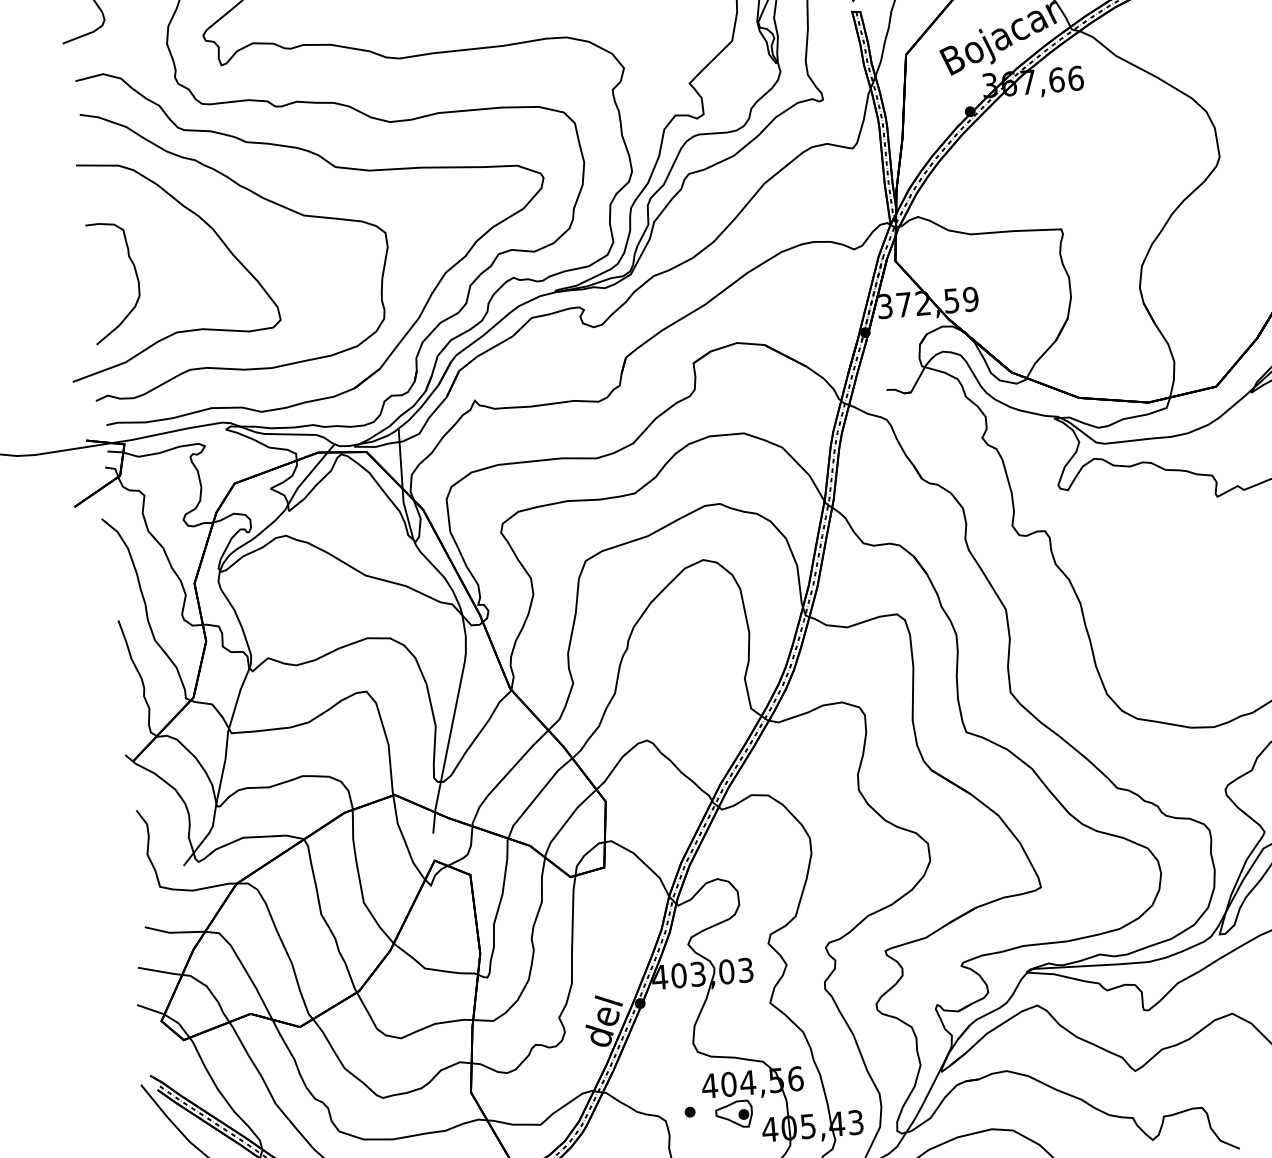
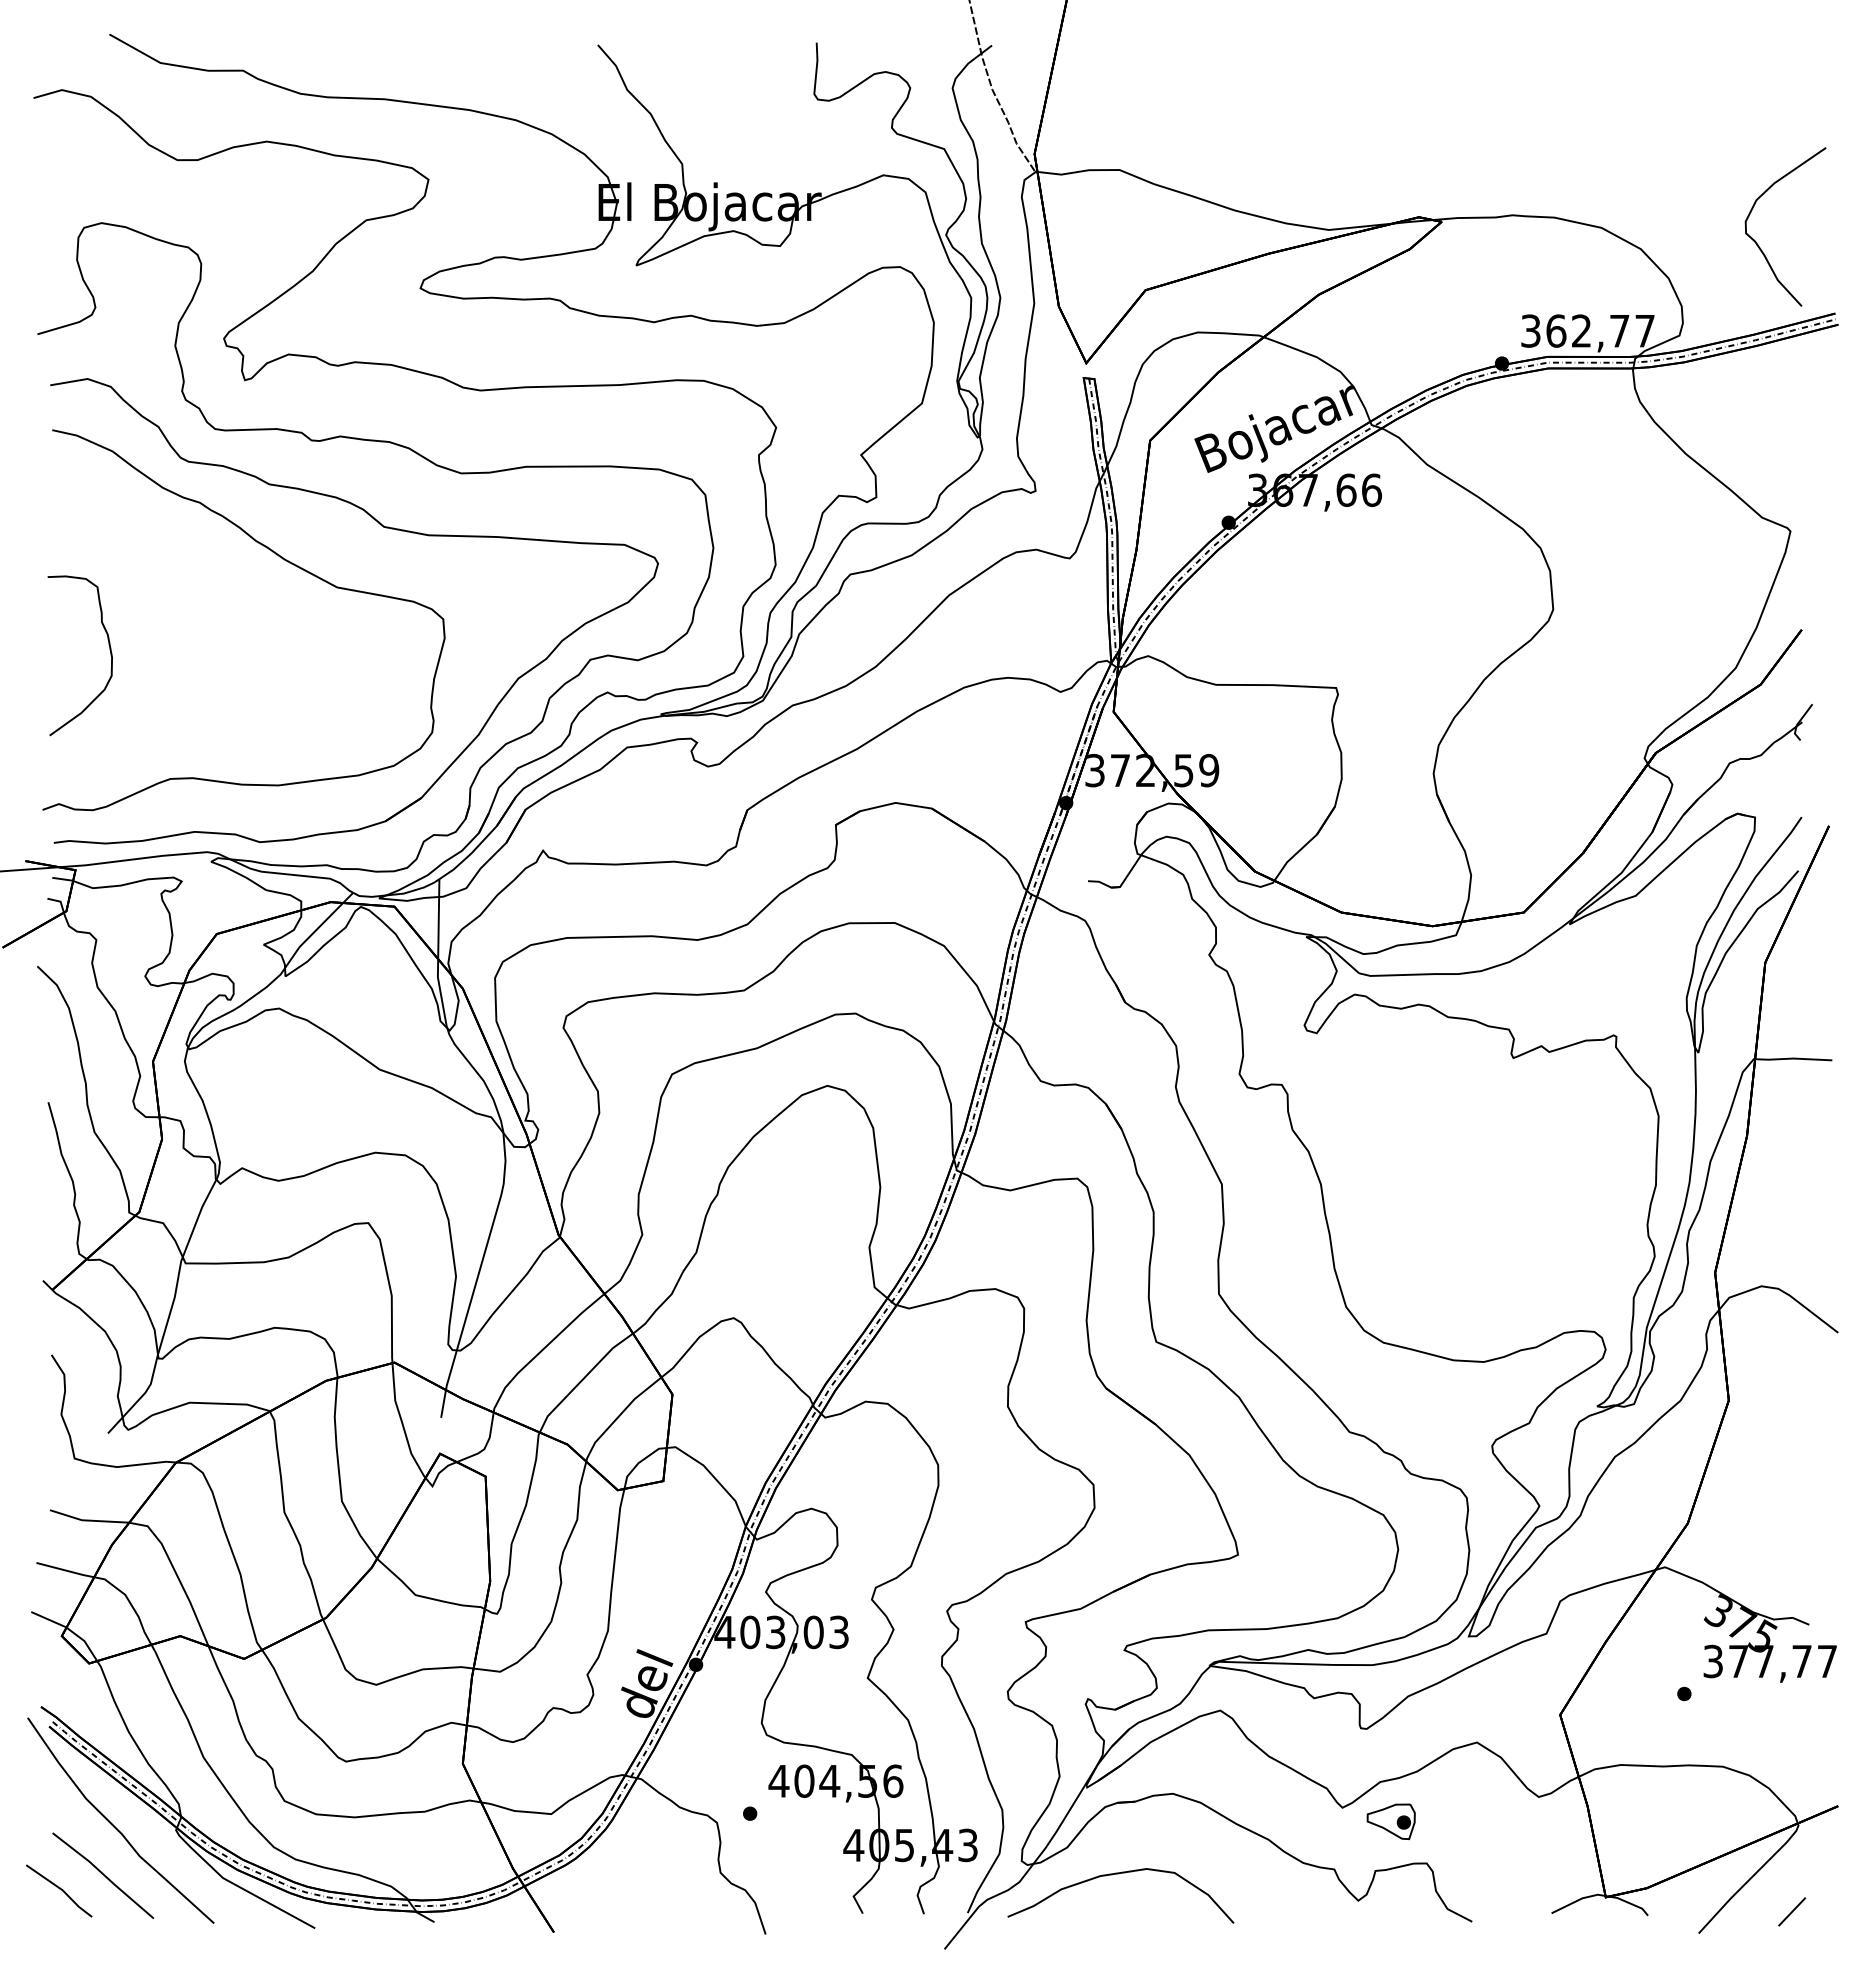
curve: (205, 223) -> (206, 587), removed
part: (733, 1114) -> (1390, 1821), moved

